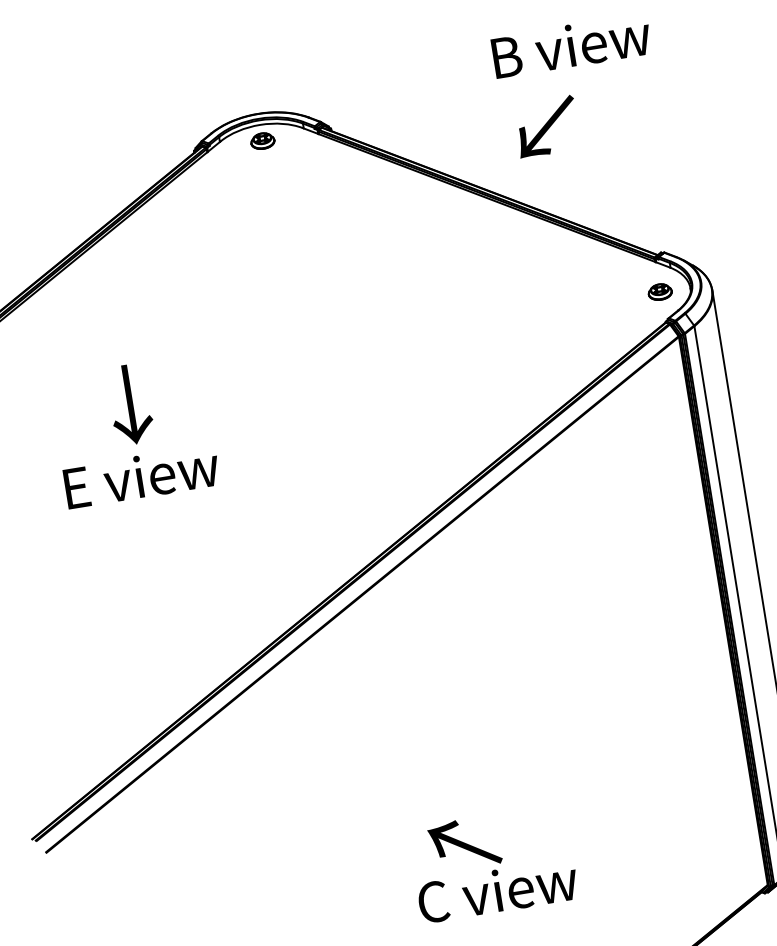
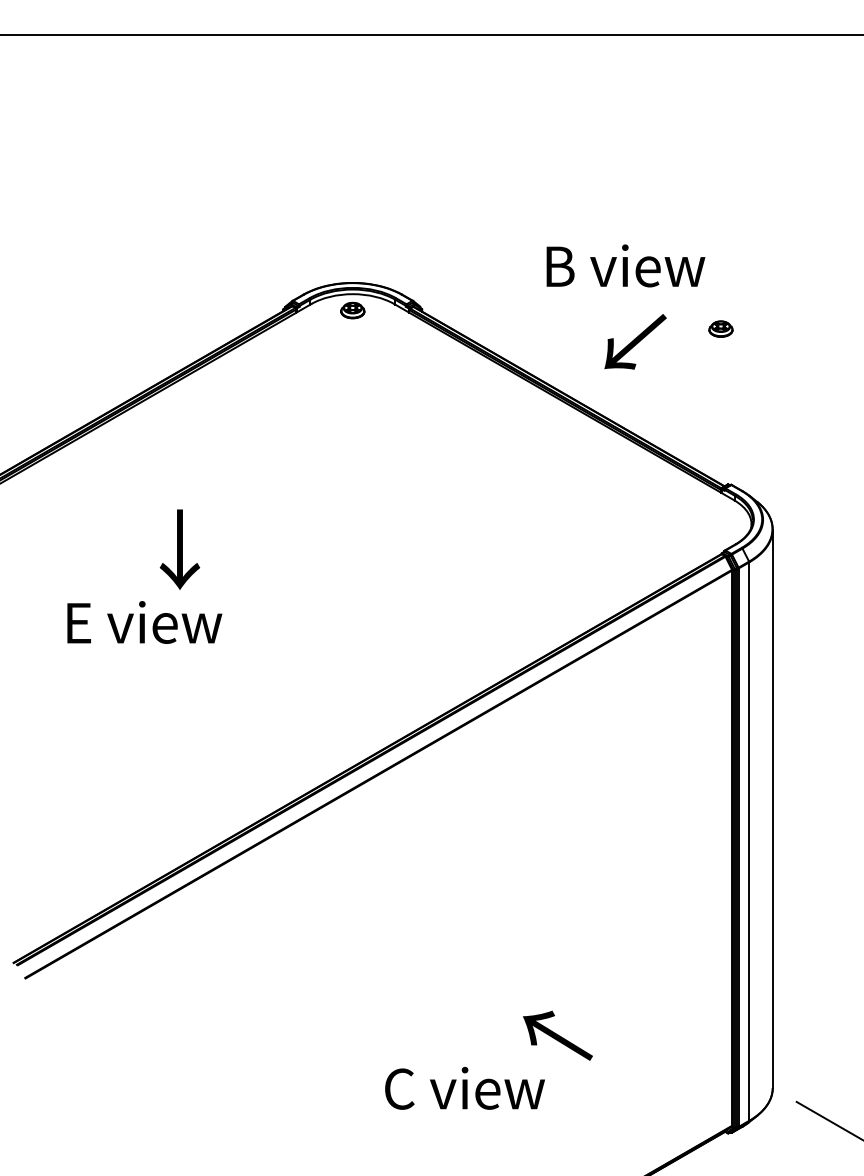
text: (571, 45) -> (625, 265), moved
part: (659, 291) -> (720, 328), moved
text: (141, 476) -> (144, 622), moved
text: (464, 843) -> (557, 1035), moved

